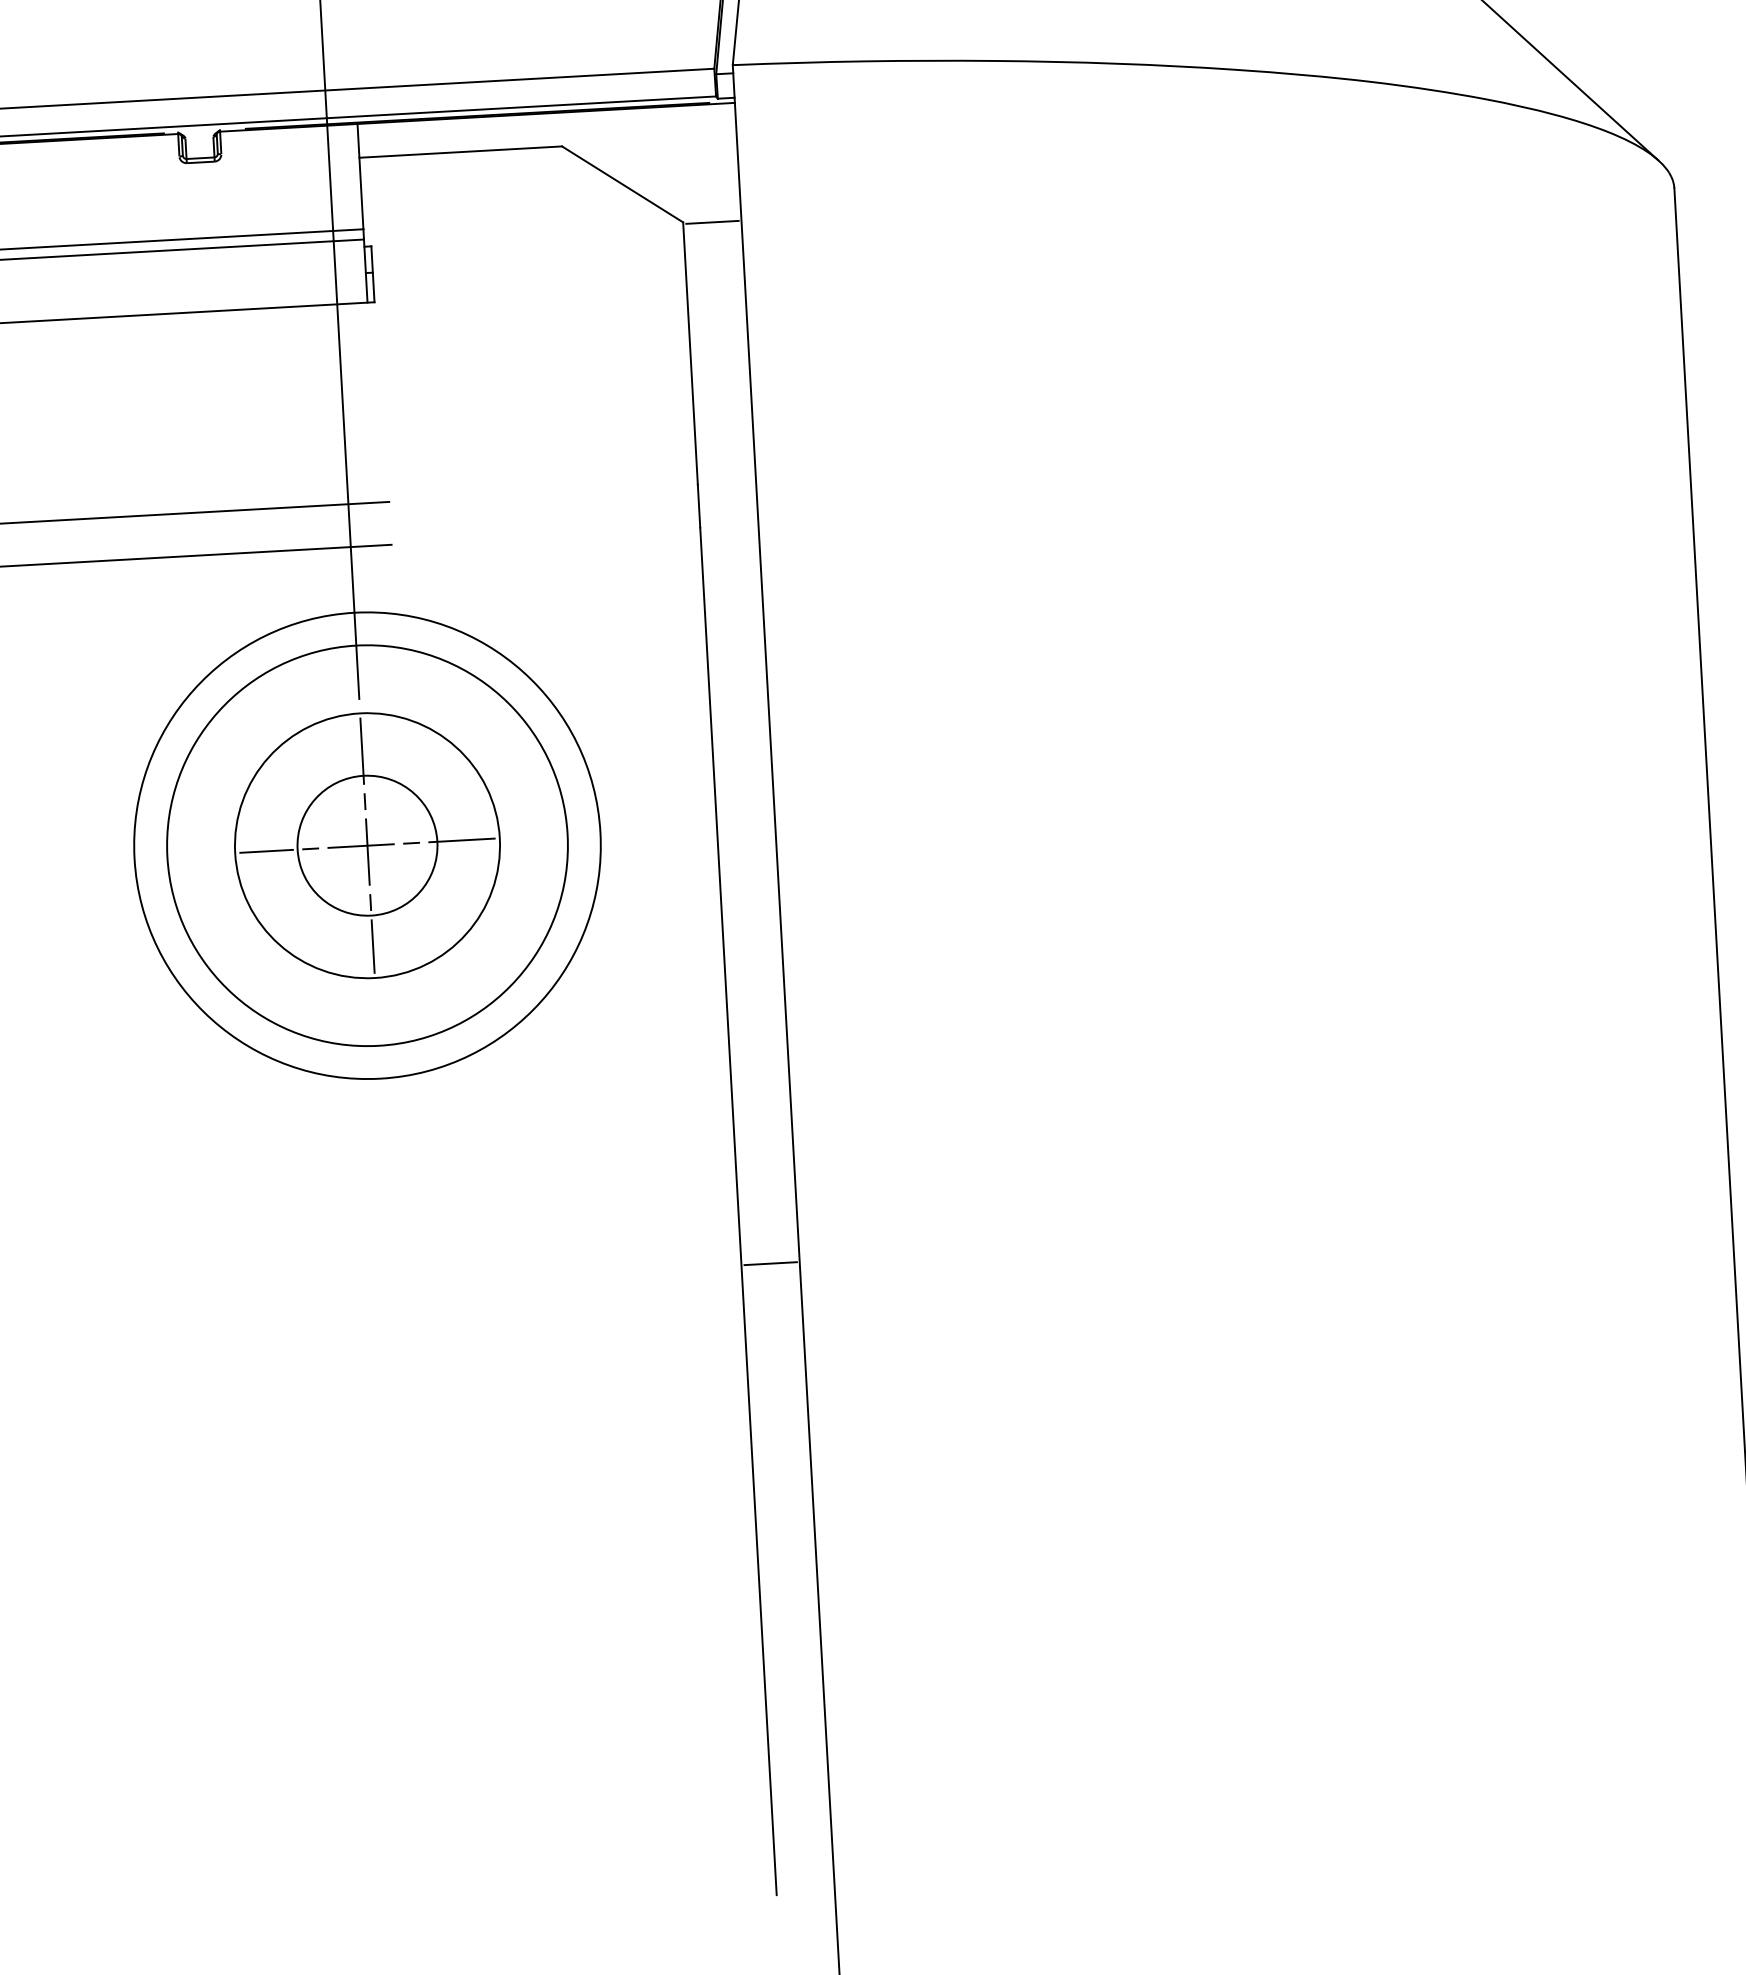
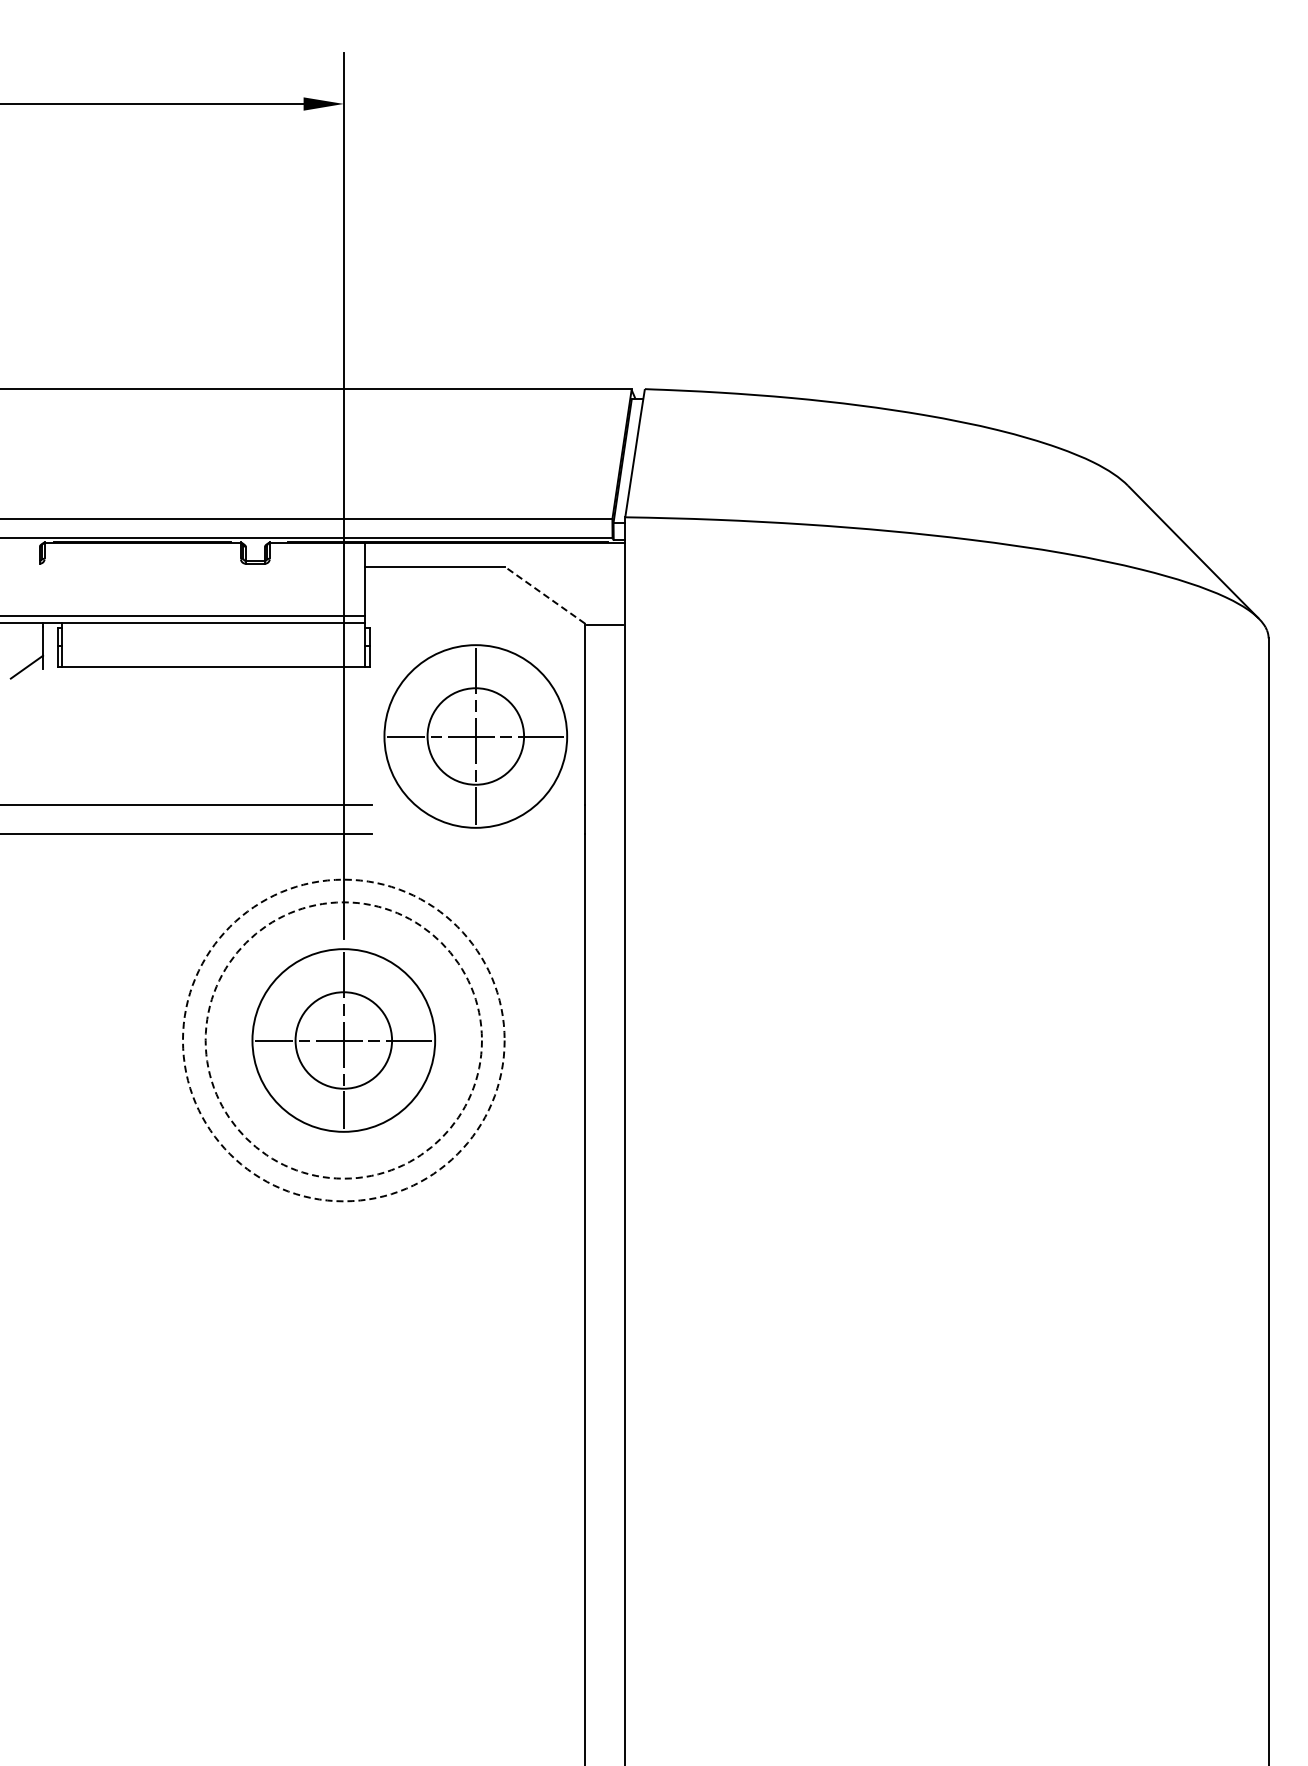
line: (622, 183) -> (544, 594), solid -> dashed
part: (533, 394) -> (475, 736), added
circle: (367, 845) -> (343, 1040), solid -> dashed
circle: (367, 845) -> (343, 1040), solid -> dashed
line: (771, 1263) -> (605, 1343), removed

